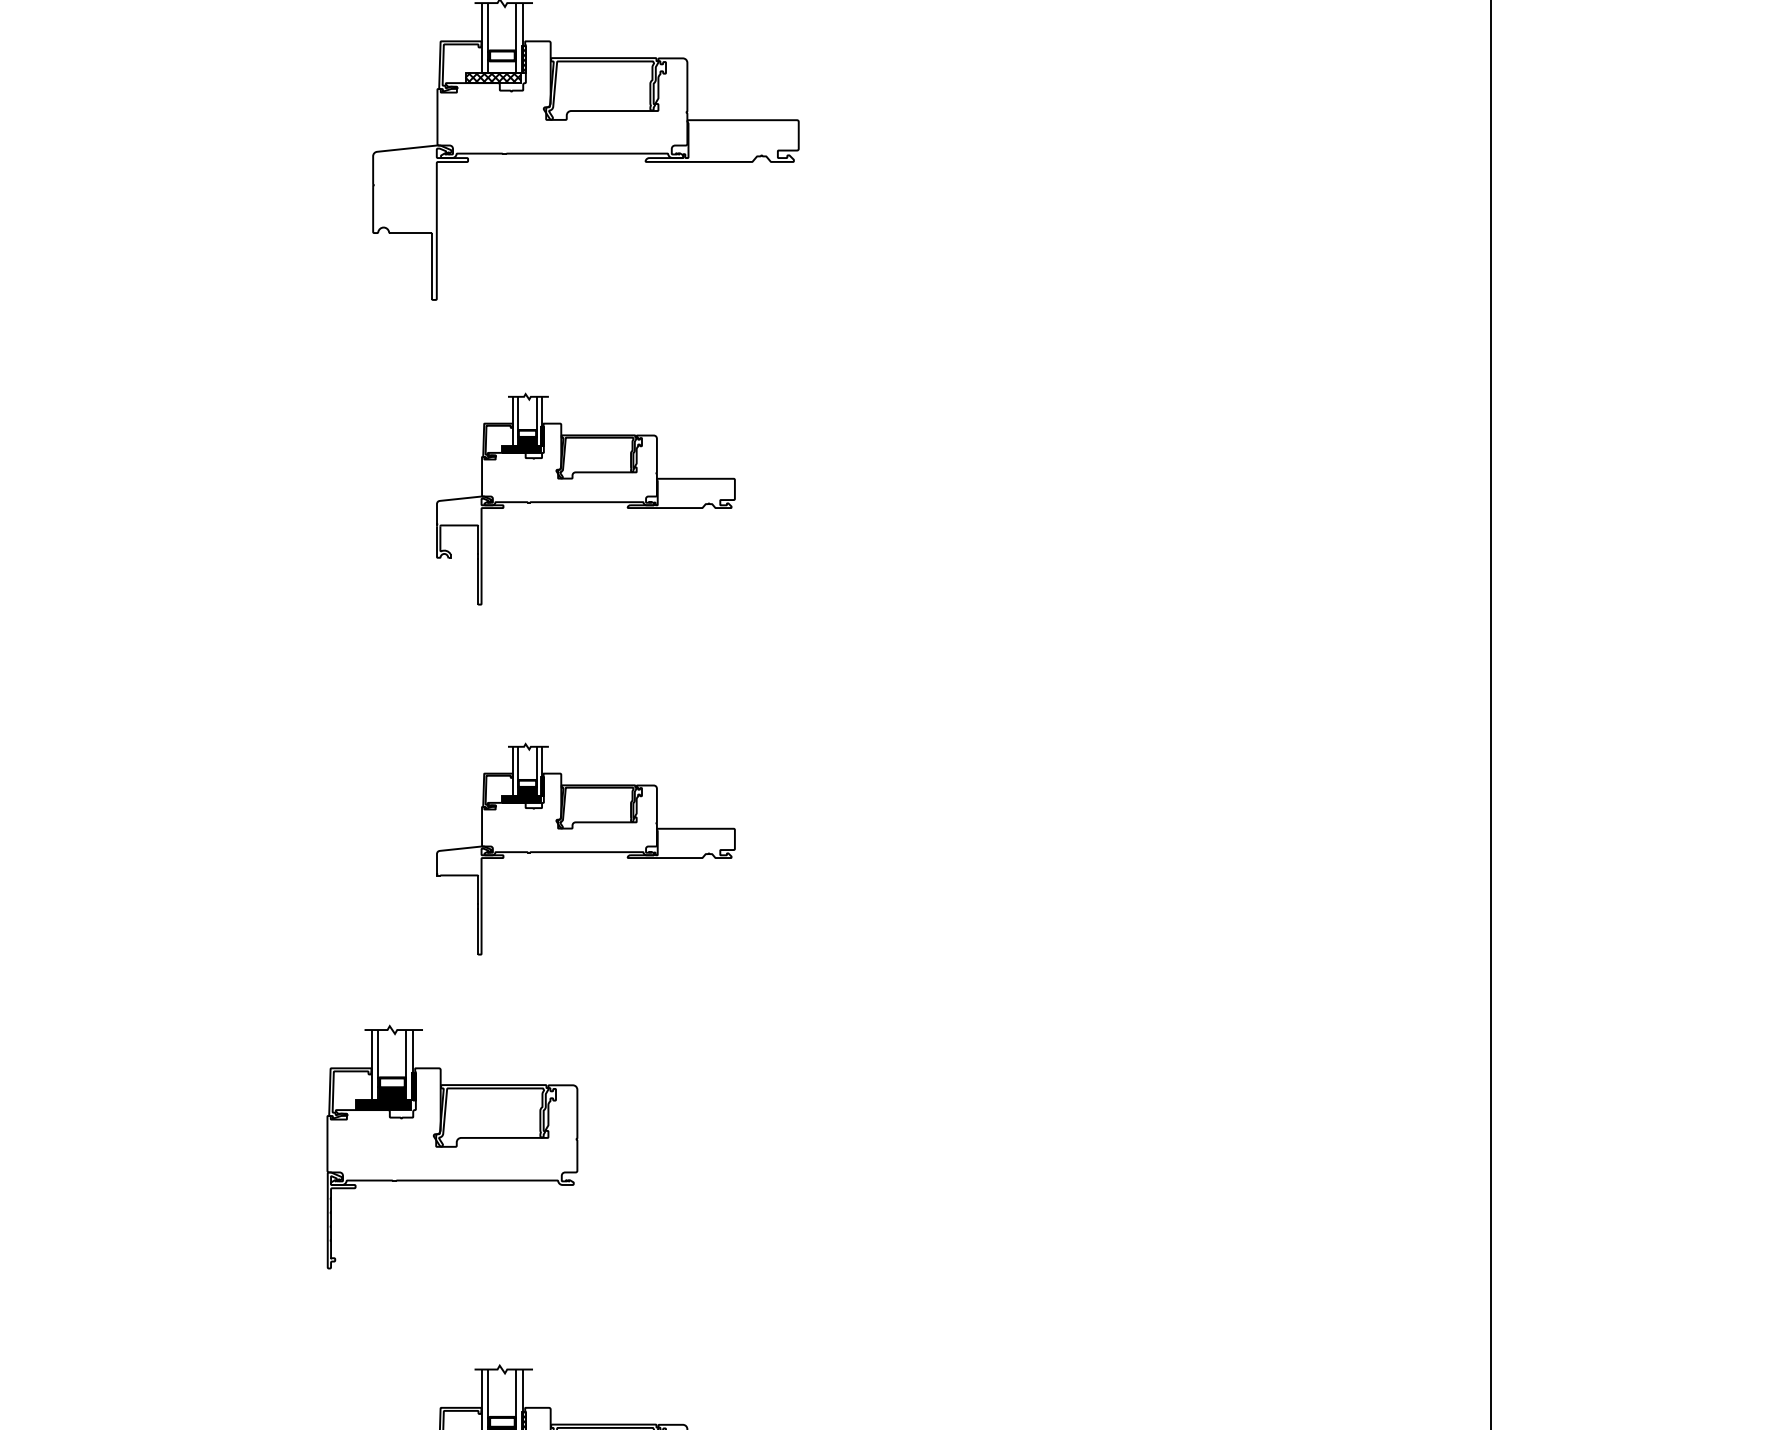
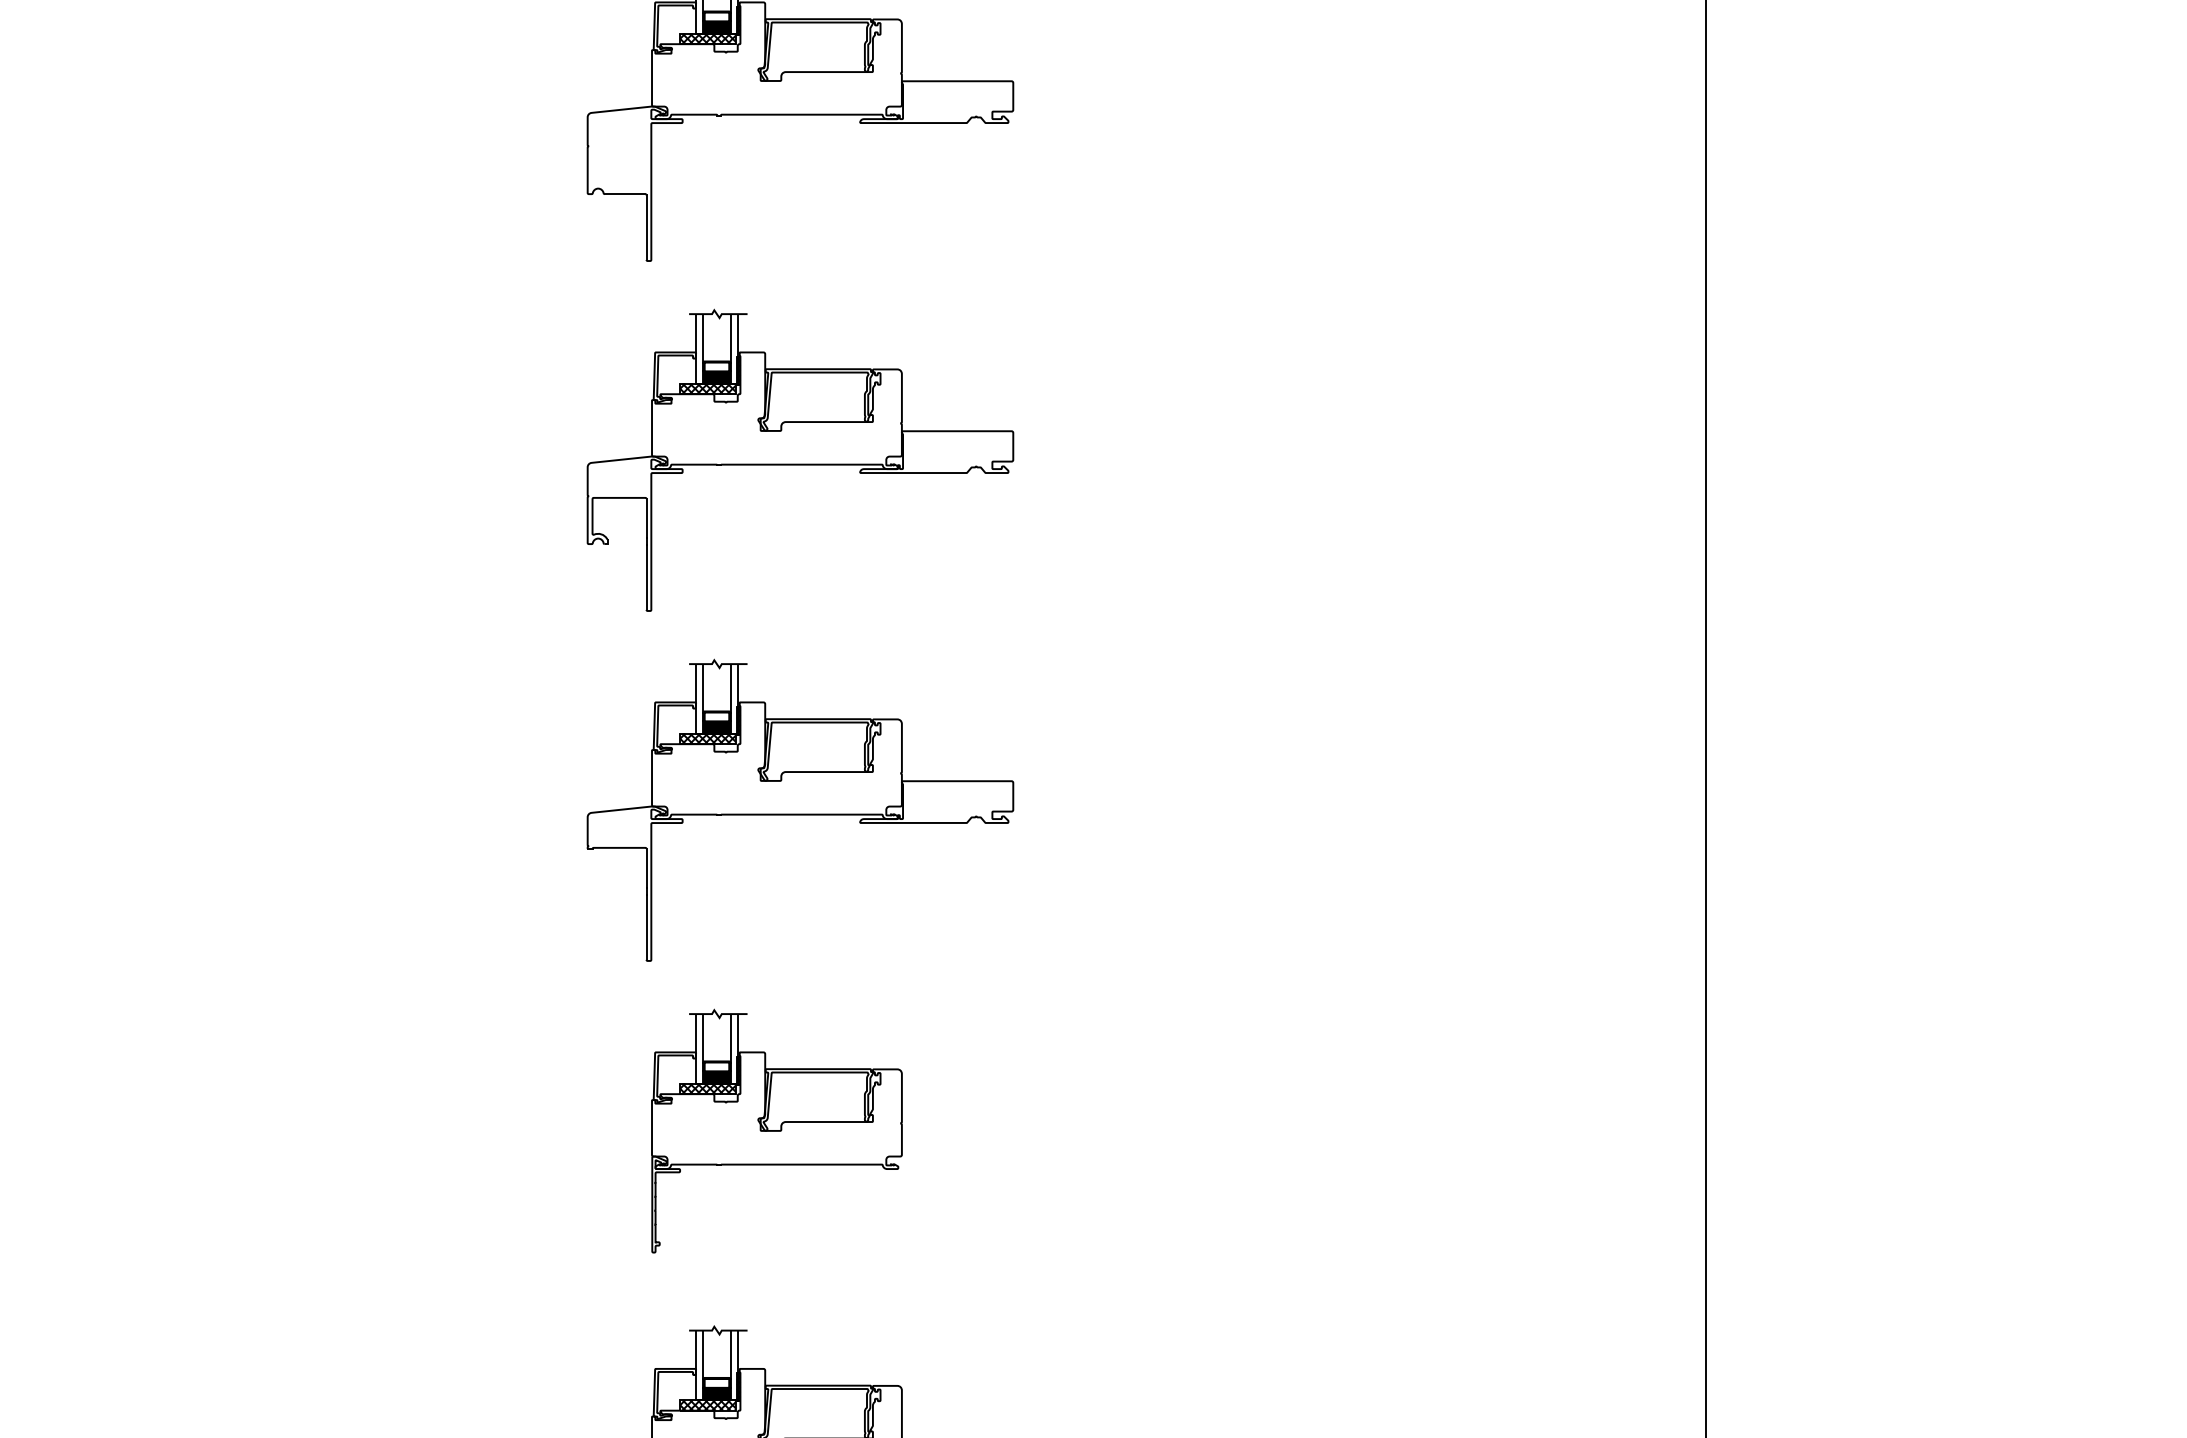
fill: (501, 66) -> (716, 27), added
part: (585, 498) -> (800, 459), size x1.43
part: (585, 848) -> (800, 809), size x1.43
part: (451, 1146) -> (776, 1130), moved

